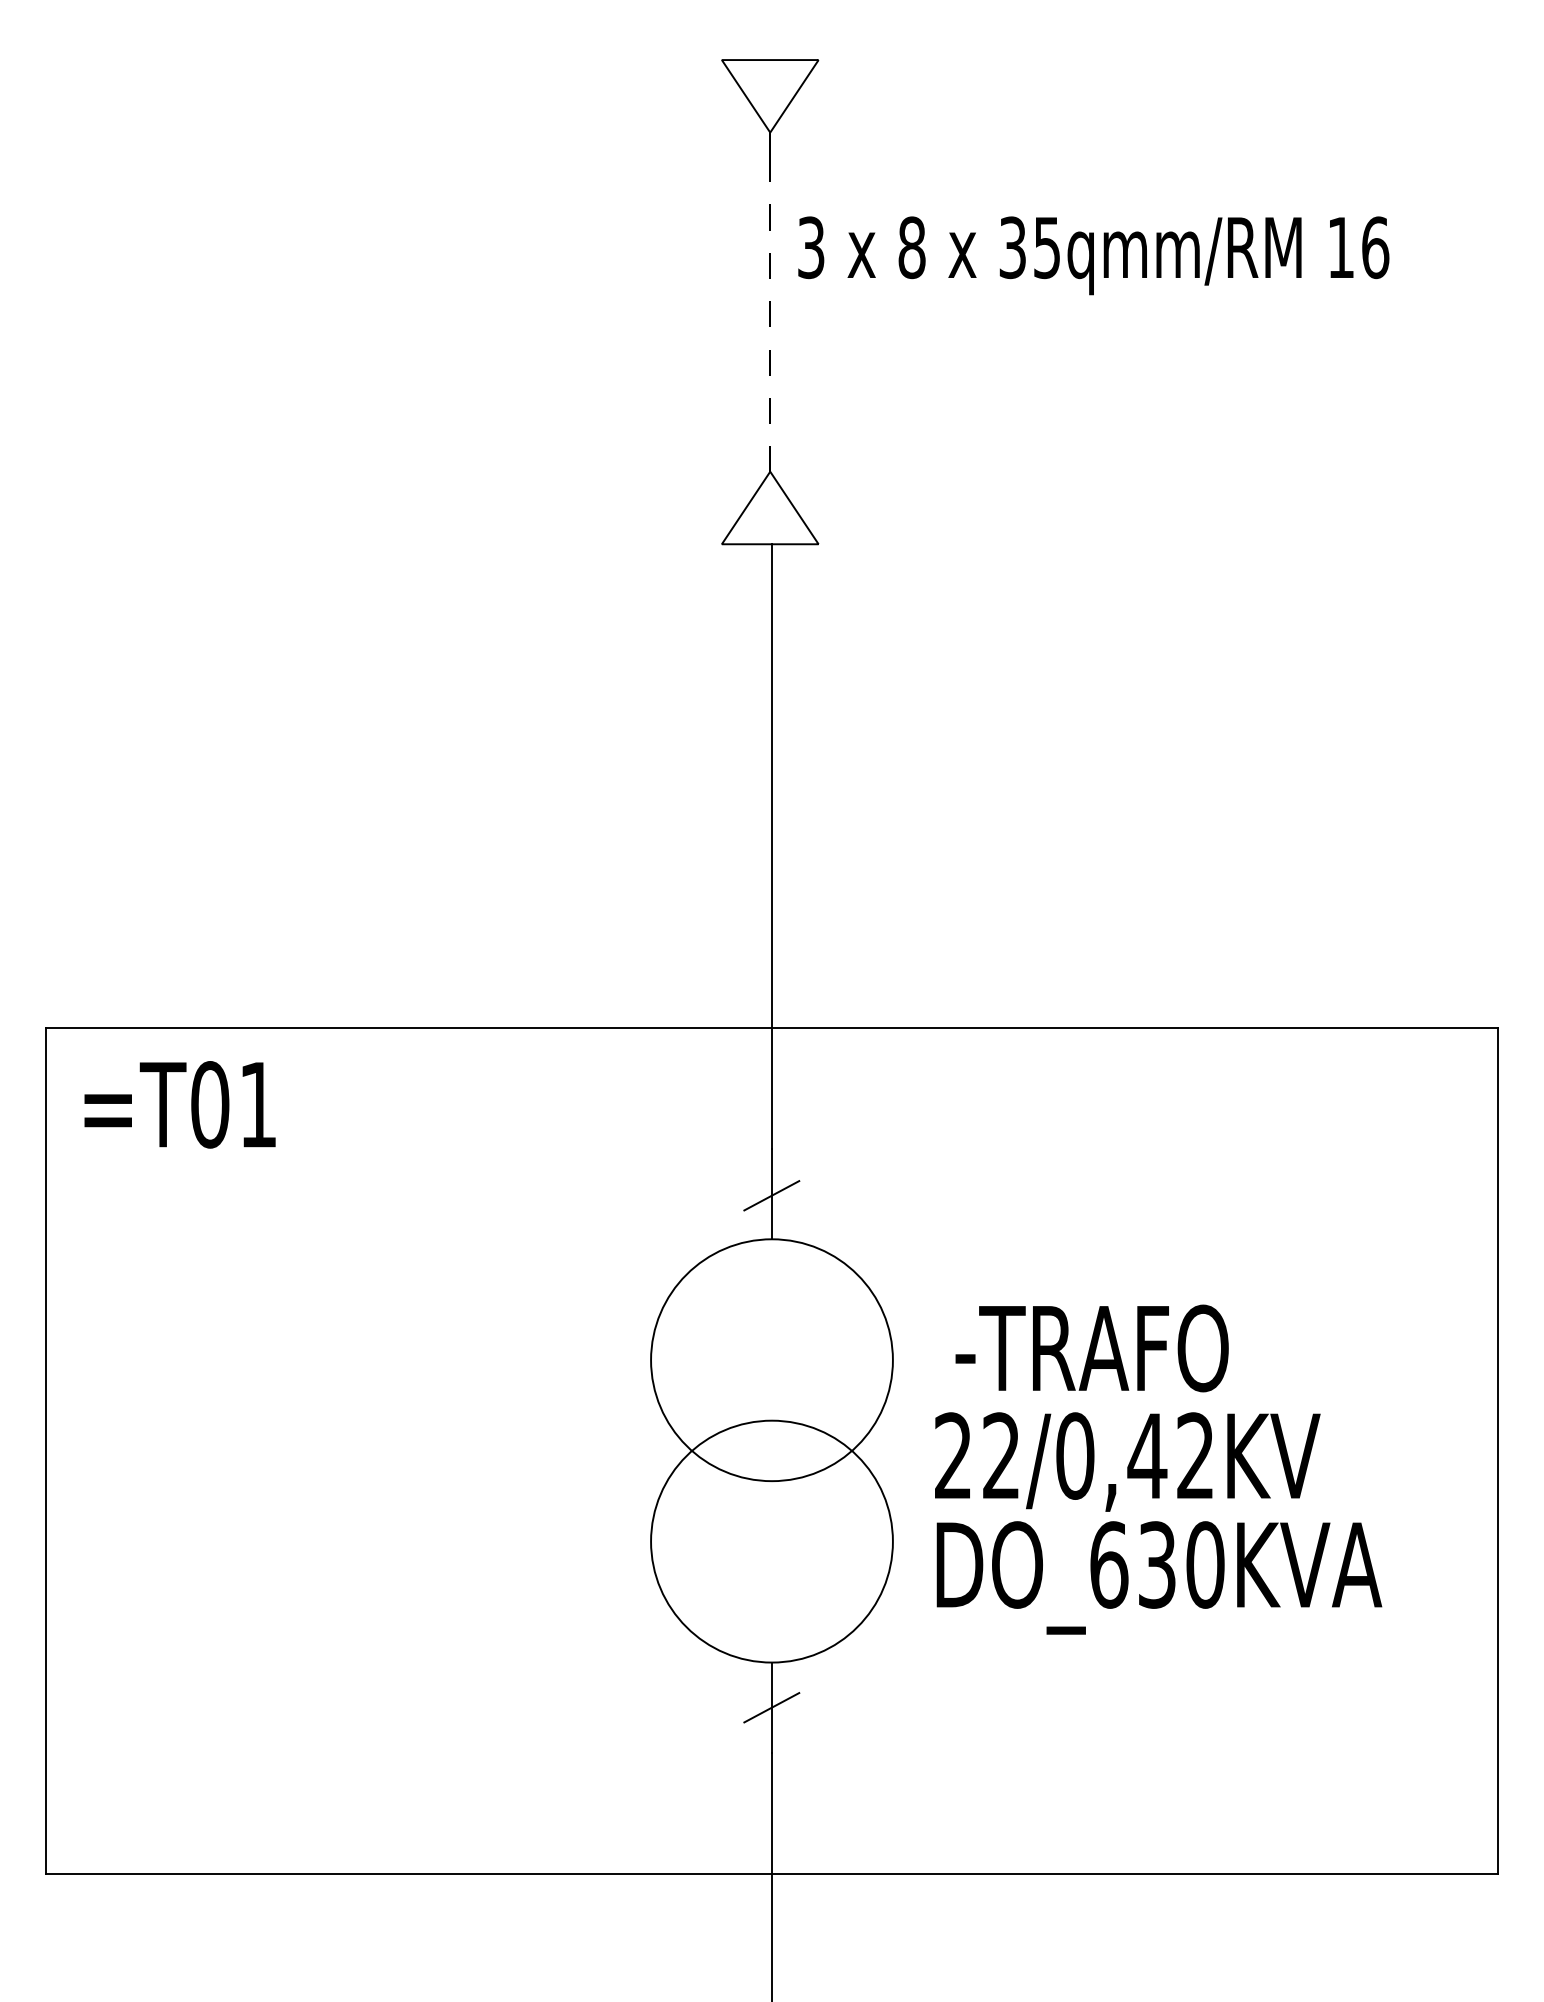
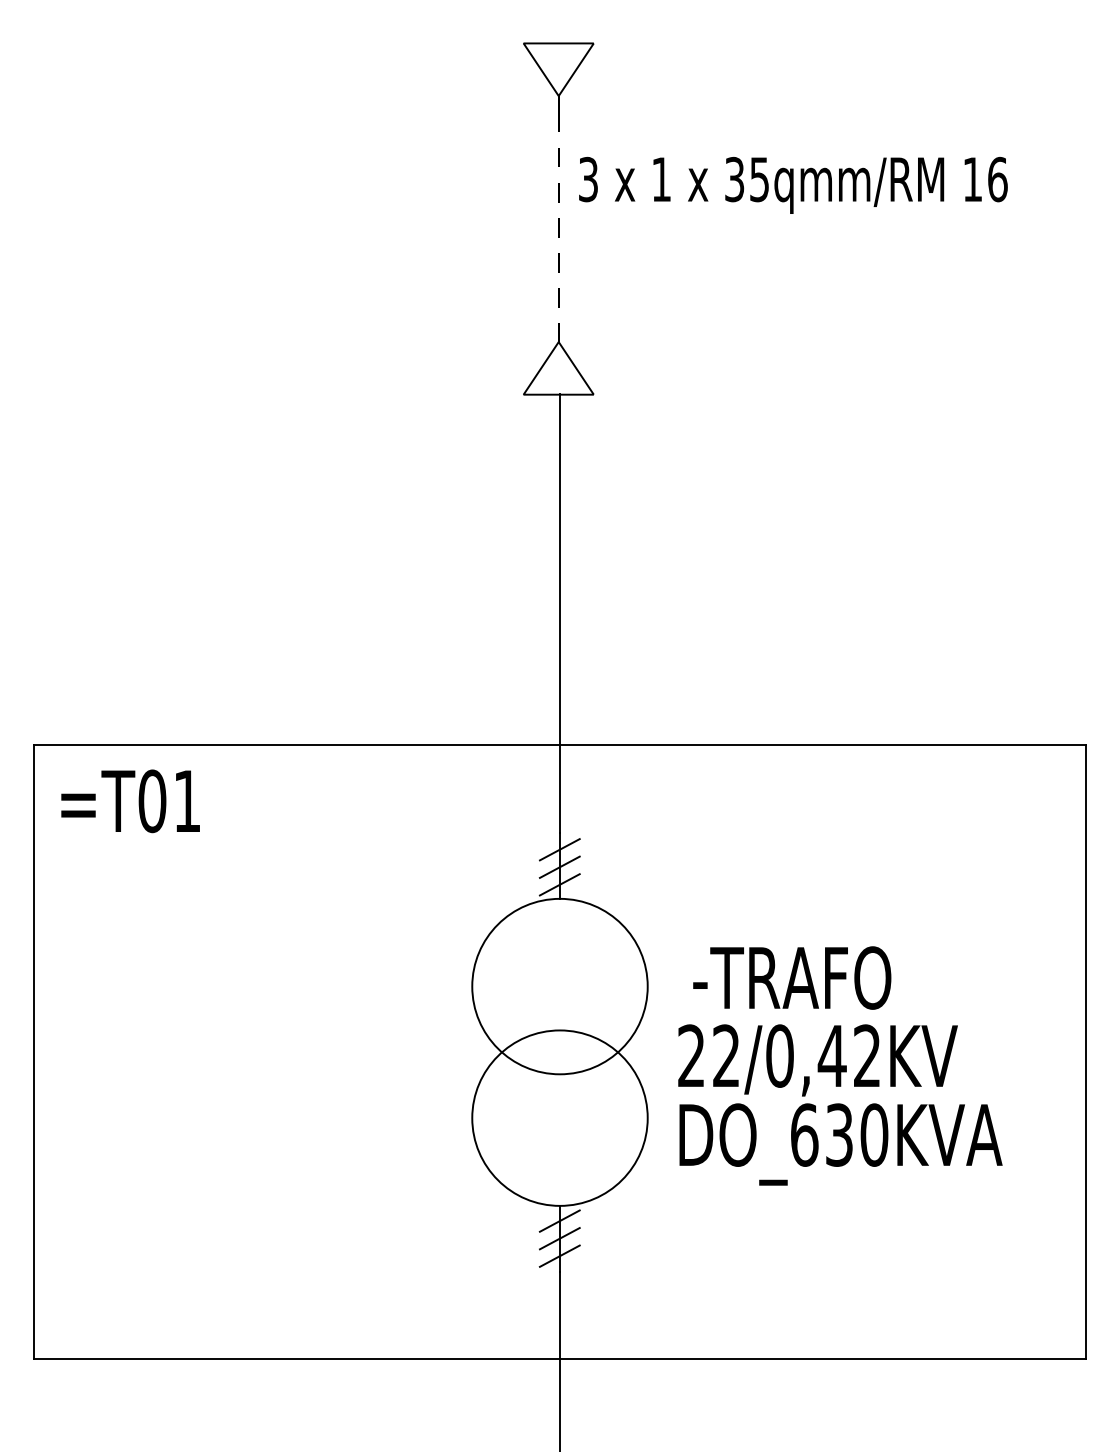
text: (911, 247) -> (661, 179), 8 -> 1
line: (771, 1171) -> (559, 849), added
line: (771, 1219) -> (559, 884), added
line: (771, 1683) -> (559, 1221), added
line: (771, 1731) -> (559, 1255), added

